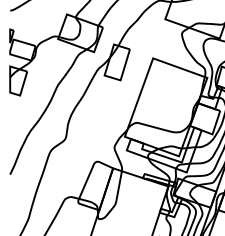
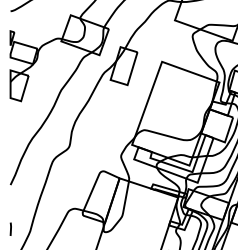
line: (10, 215) -> (10, 228), added

